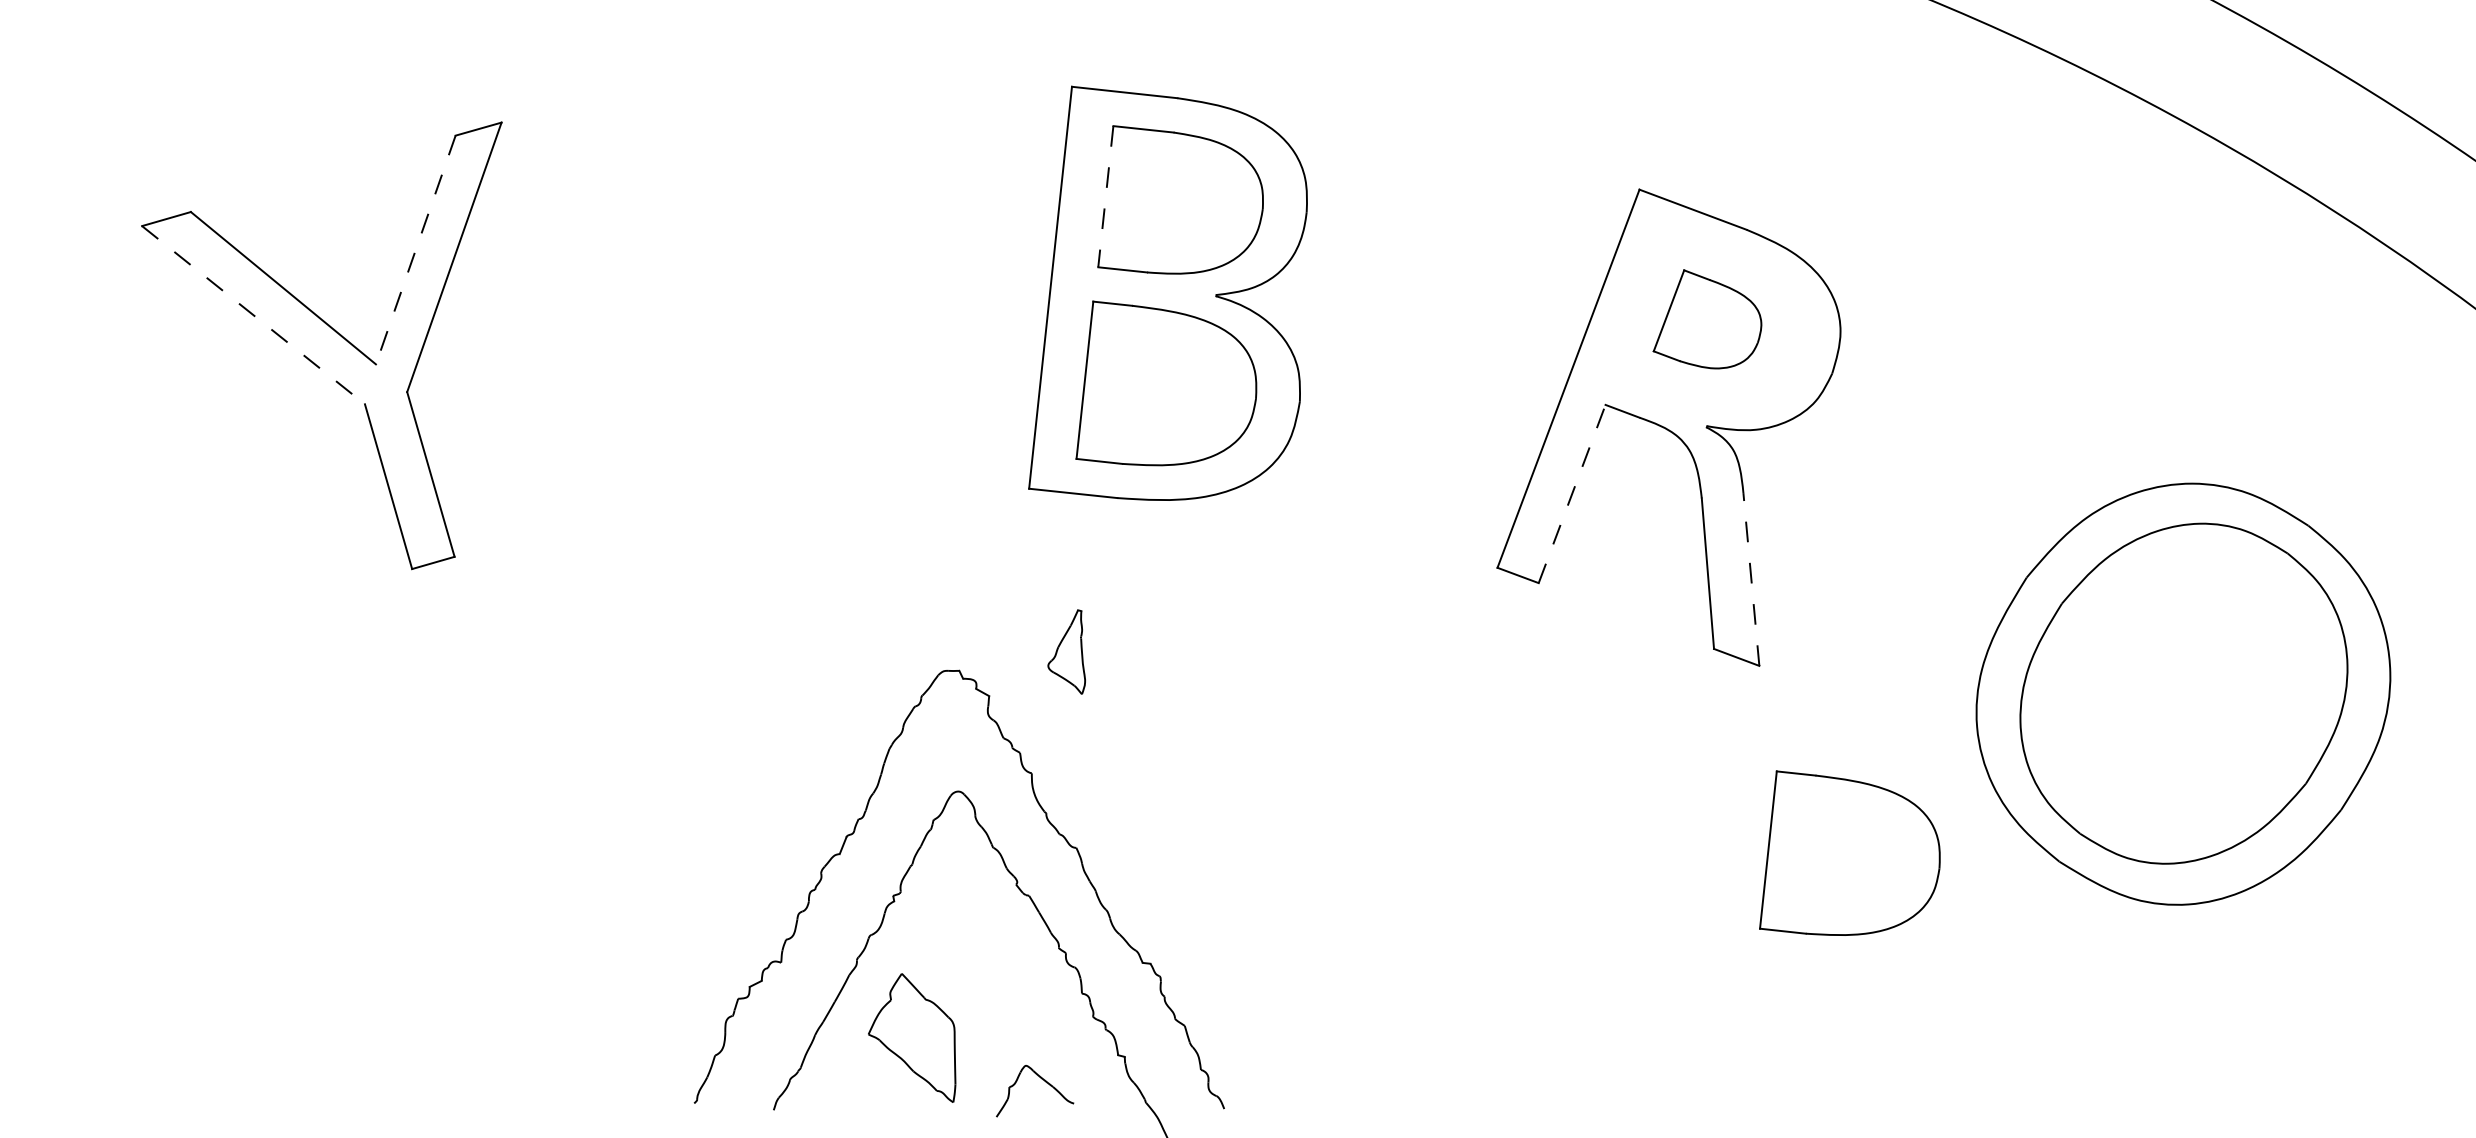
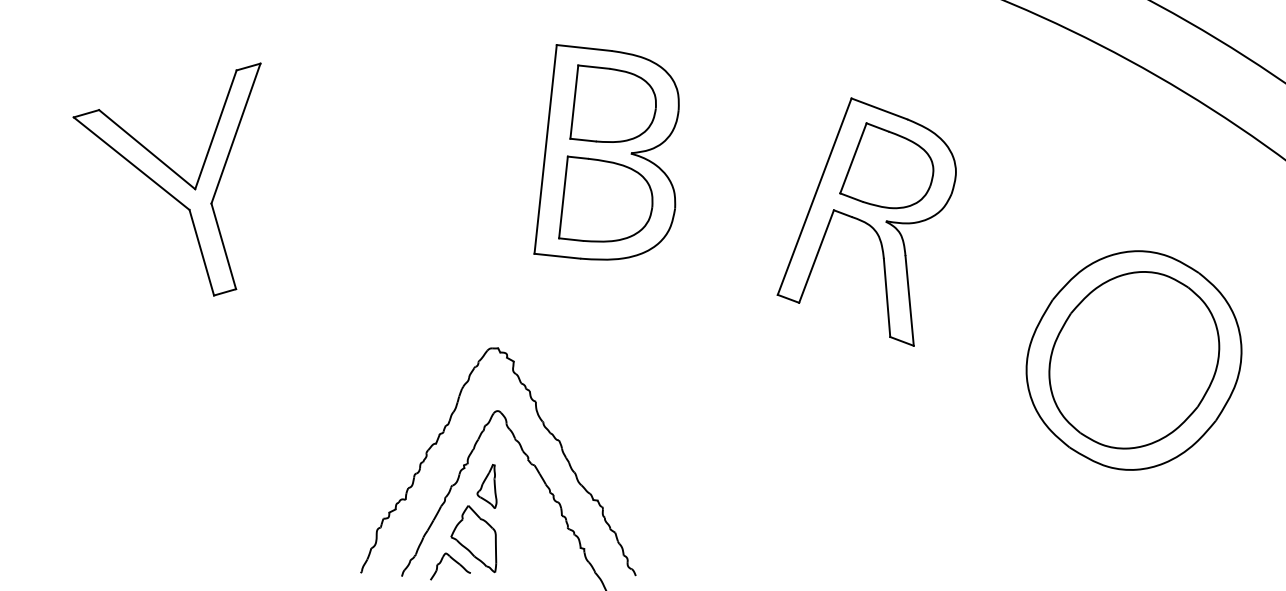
line: (1106, 197) -> (574, 102), dashed -> solid
line: (414, 249) -> (215, 129), dashed -> solid
line: (255, 314) -> (132, 163), dashed -> solid
part: (1706, 318) -> (886, 165), size x1.67
line: (1572, 493) -> (816, 256), dashed -> solid
line: (1751, 578) -> (909, 300), dashed -> solid
part: (1065, 651) -> (486, 486), moved
part: (1849, 852) -> (960, 442), removed
part: (1042, 1081) -> (454, 561), moved

